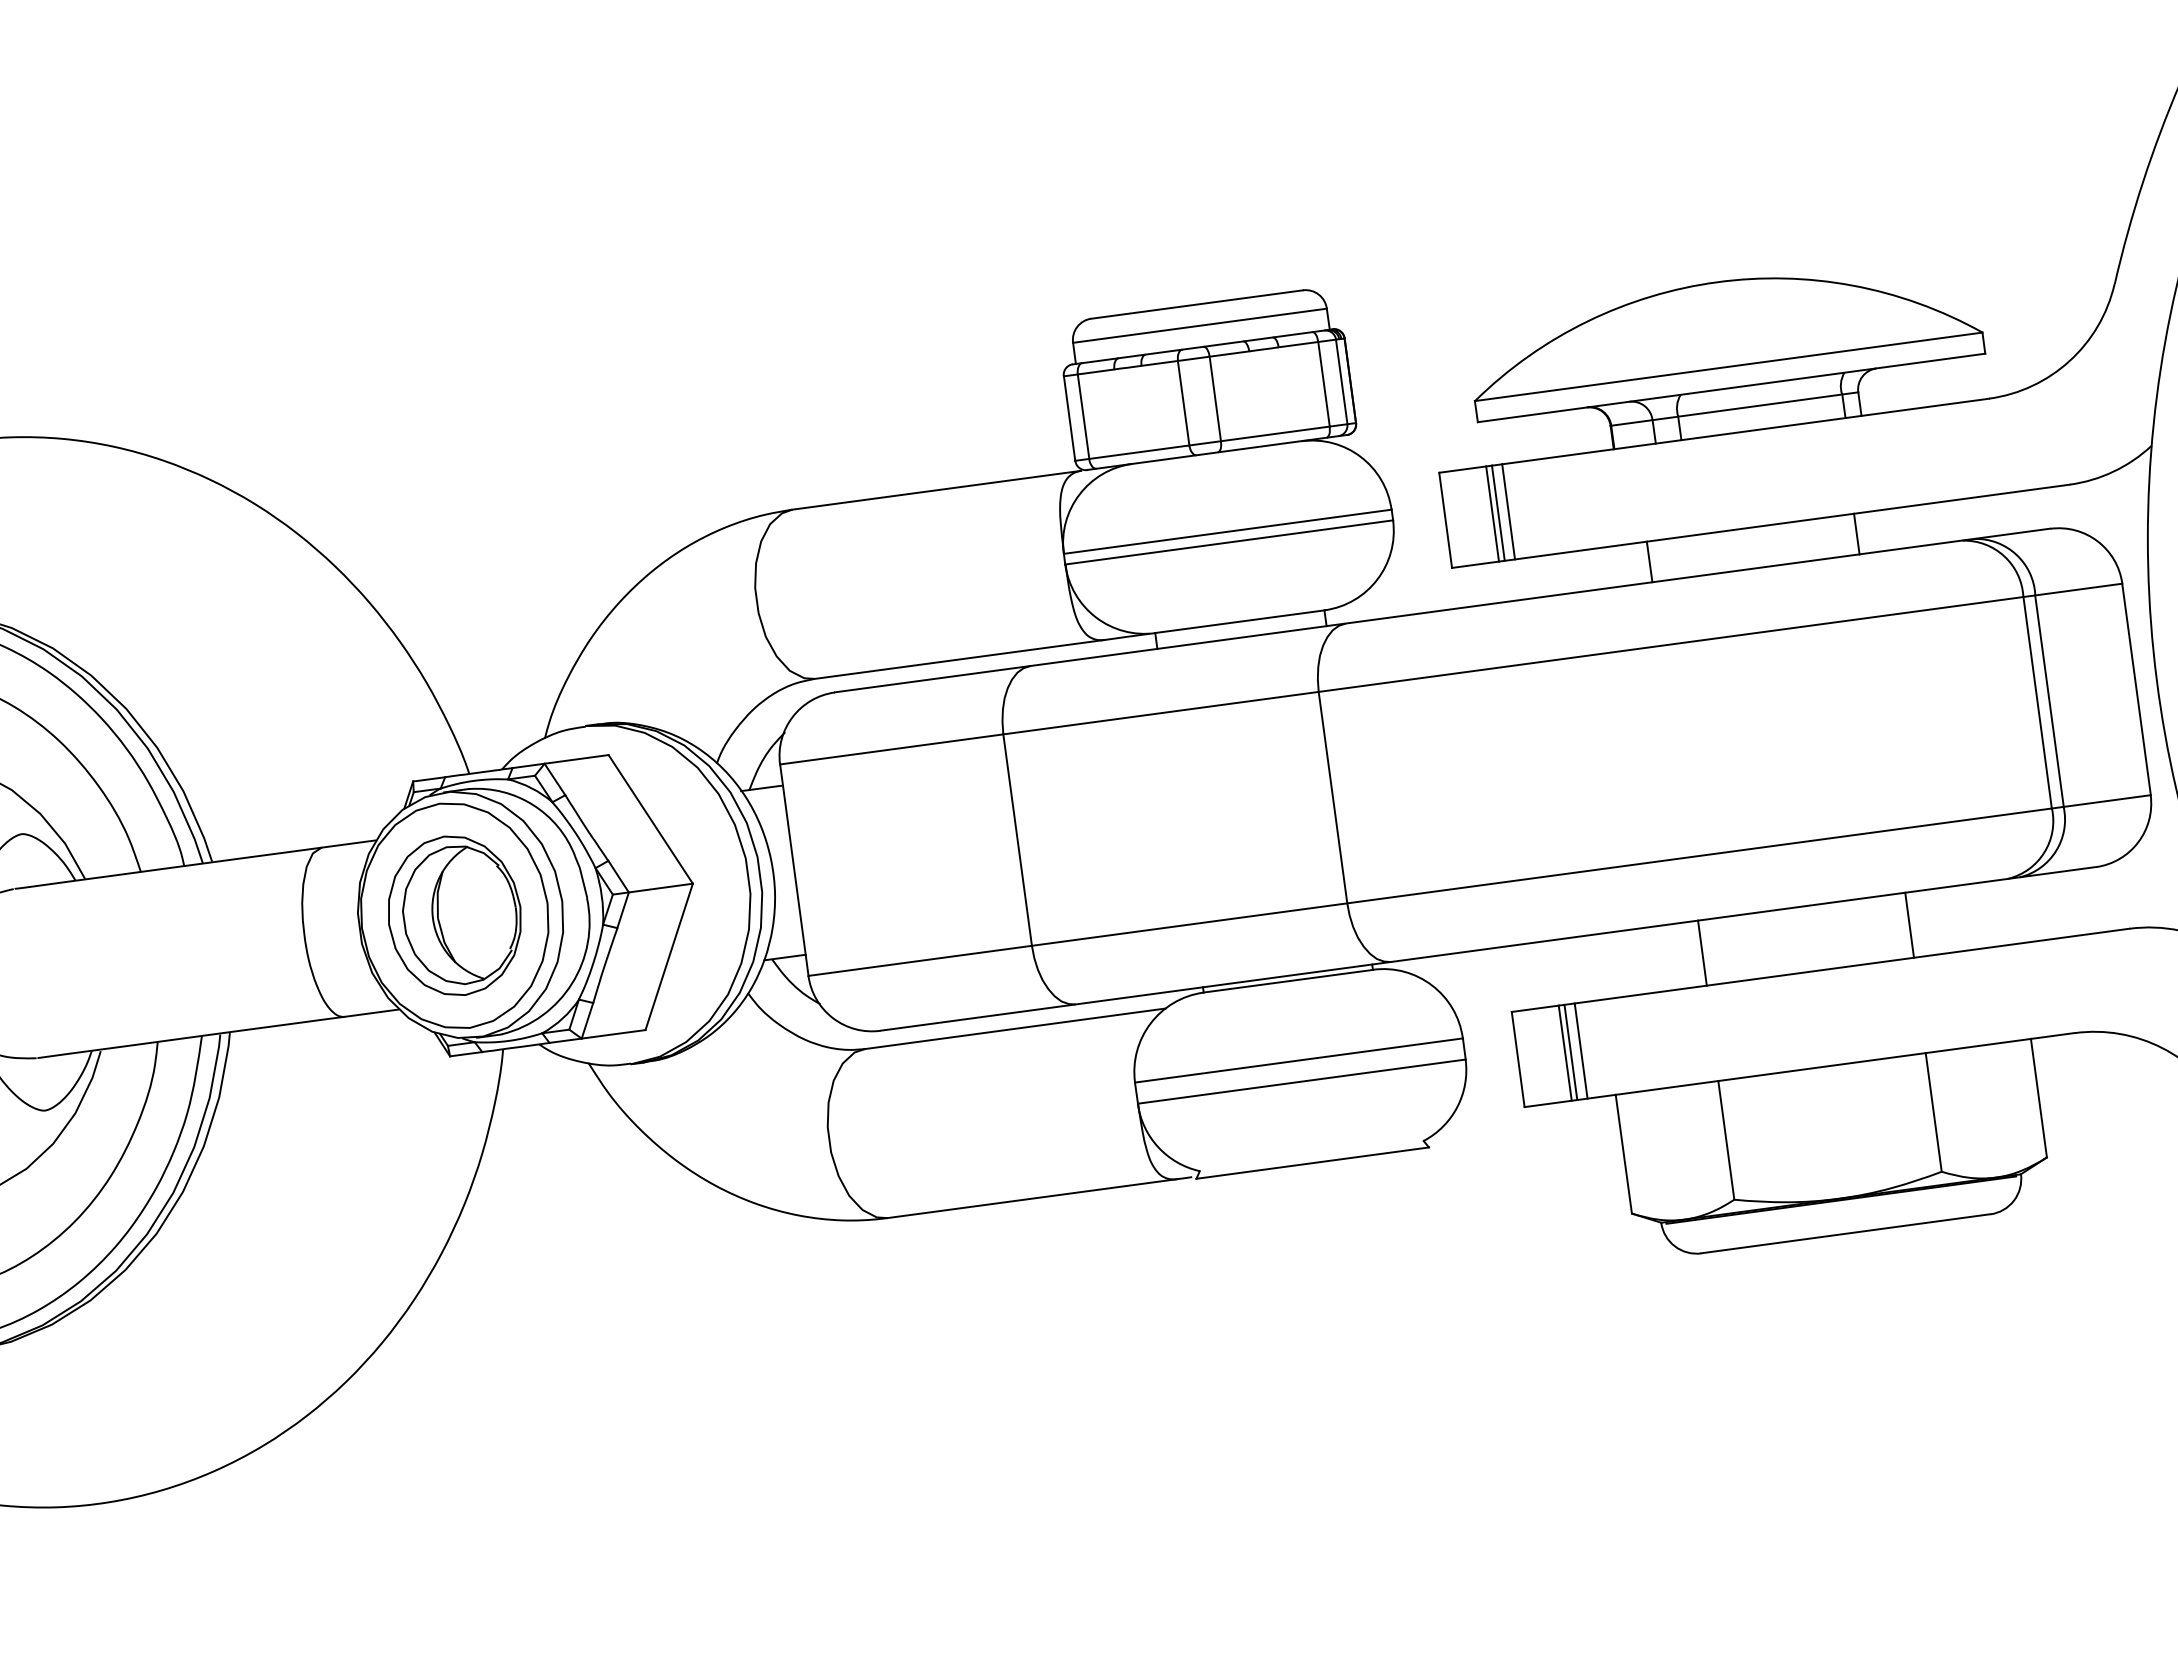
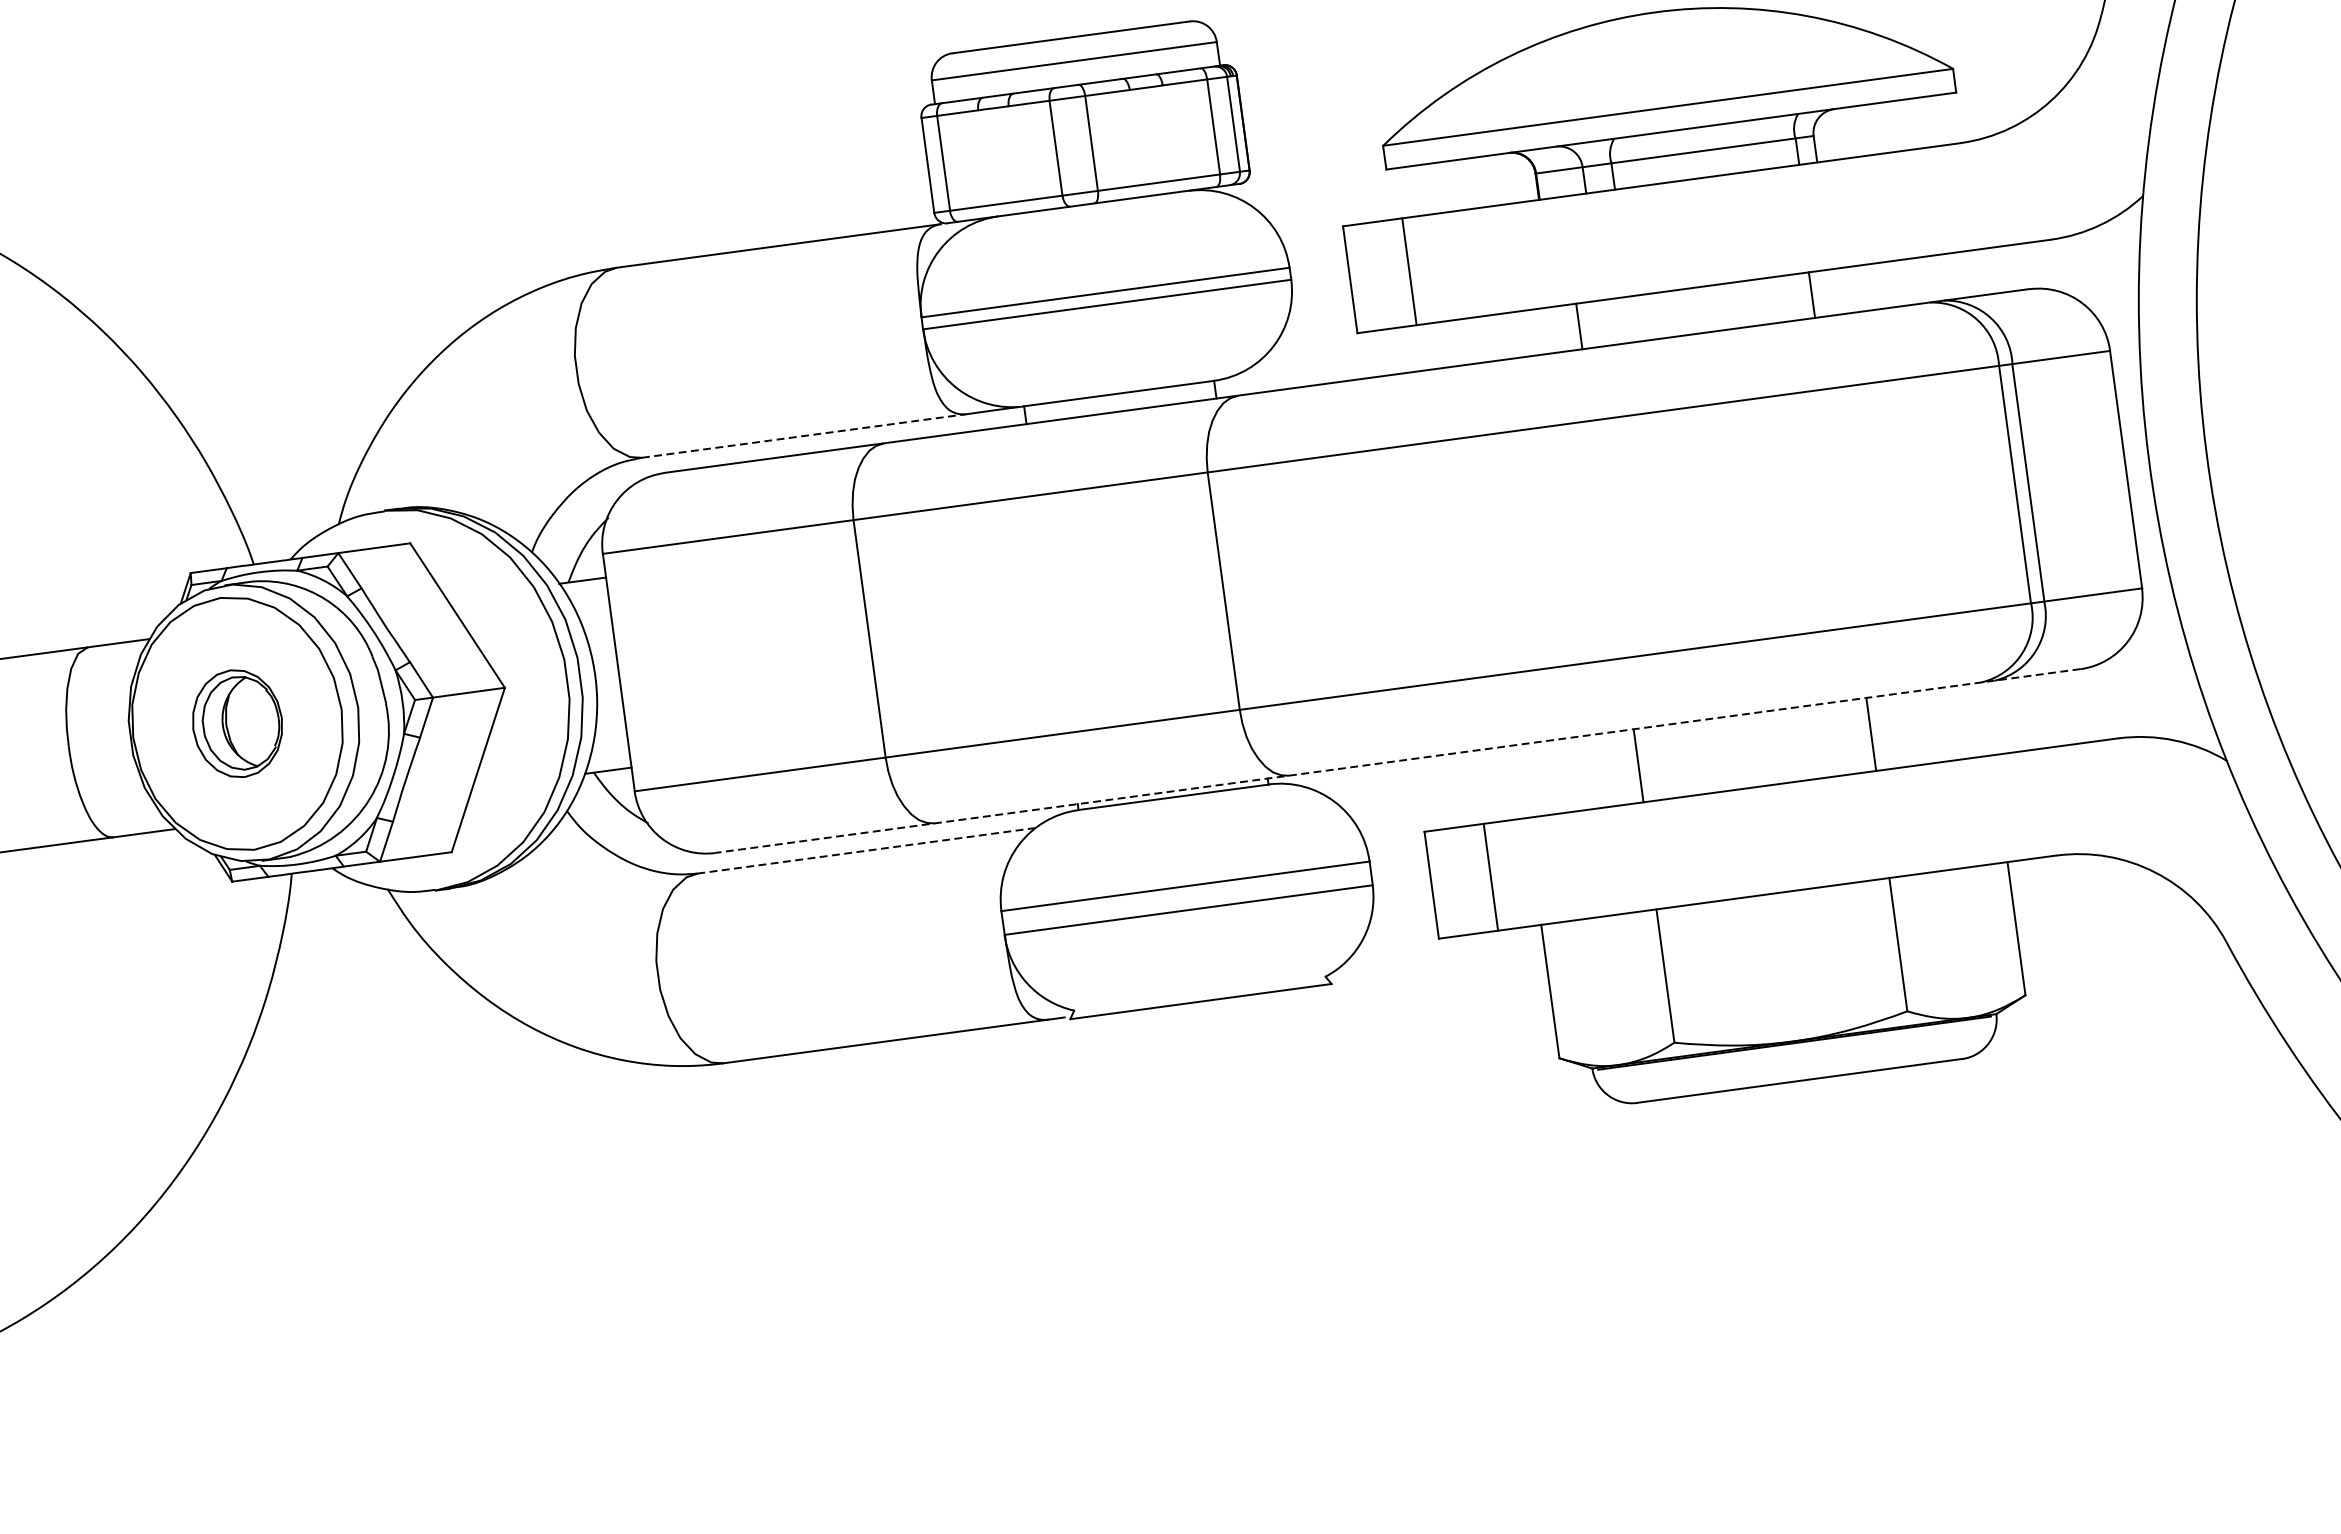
line: (1508, 511) -> (1420, 269), removed
line: (1492, 513) -> (1402, 272), removed
line: (959, 659) -> (804, 436), solid -> dashed
part: (454, 915) -> (237, 723), size x0.6
line: (1487, 948) -> (1397, 760), solid -> dashed
line: (1015, 1028) -> (867, 850), solid -> dashed
line: (1580, 1050) -> (1501, 875), removed
line: (1564, 1052) -> (1483, 877), removed

